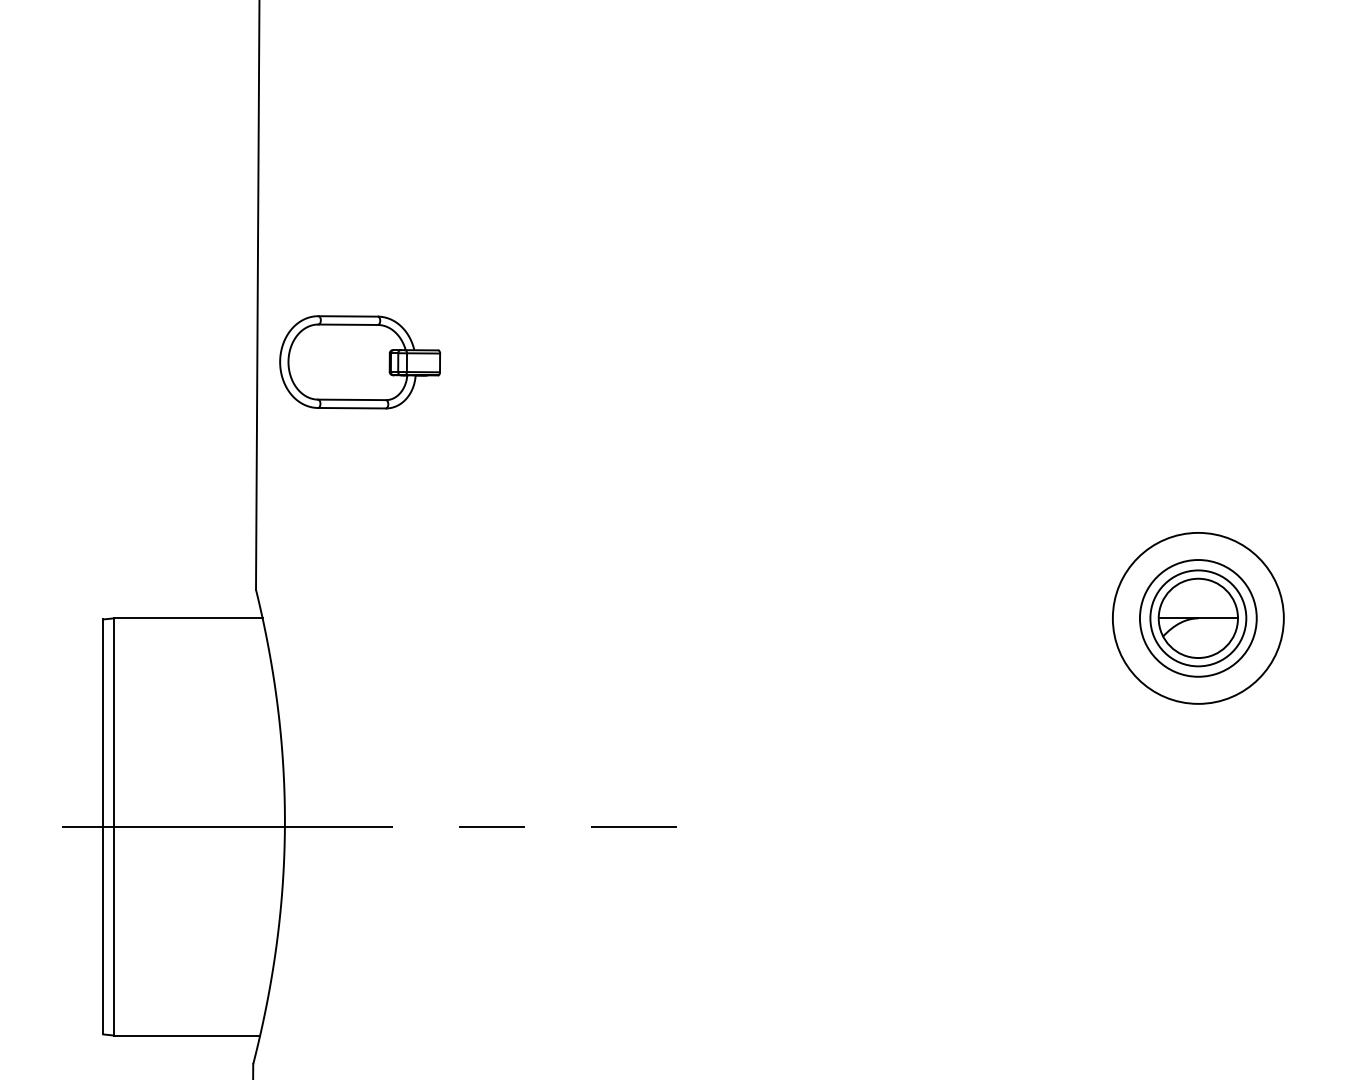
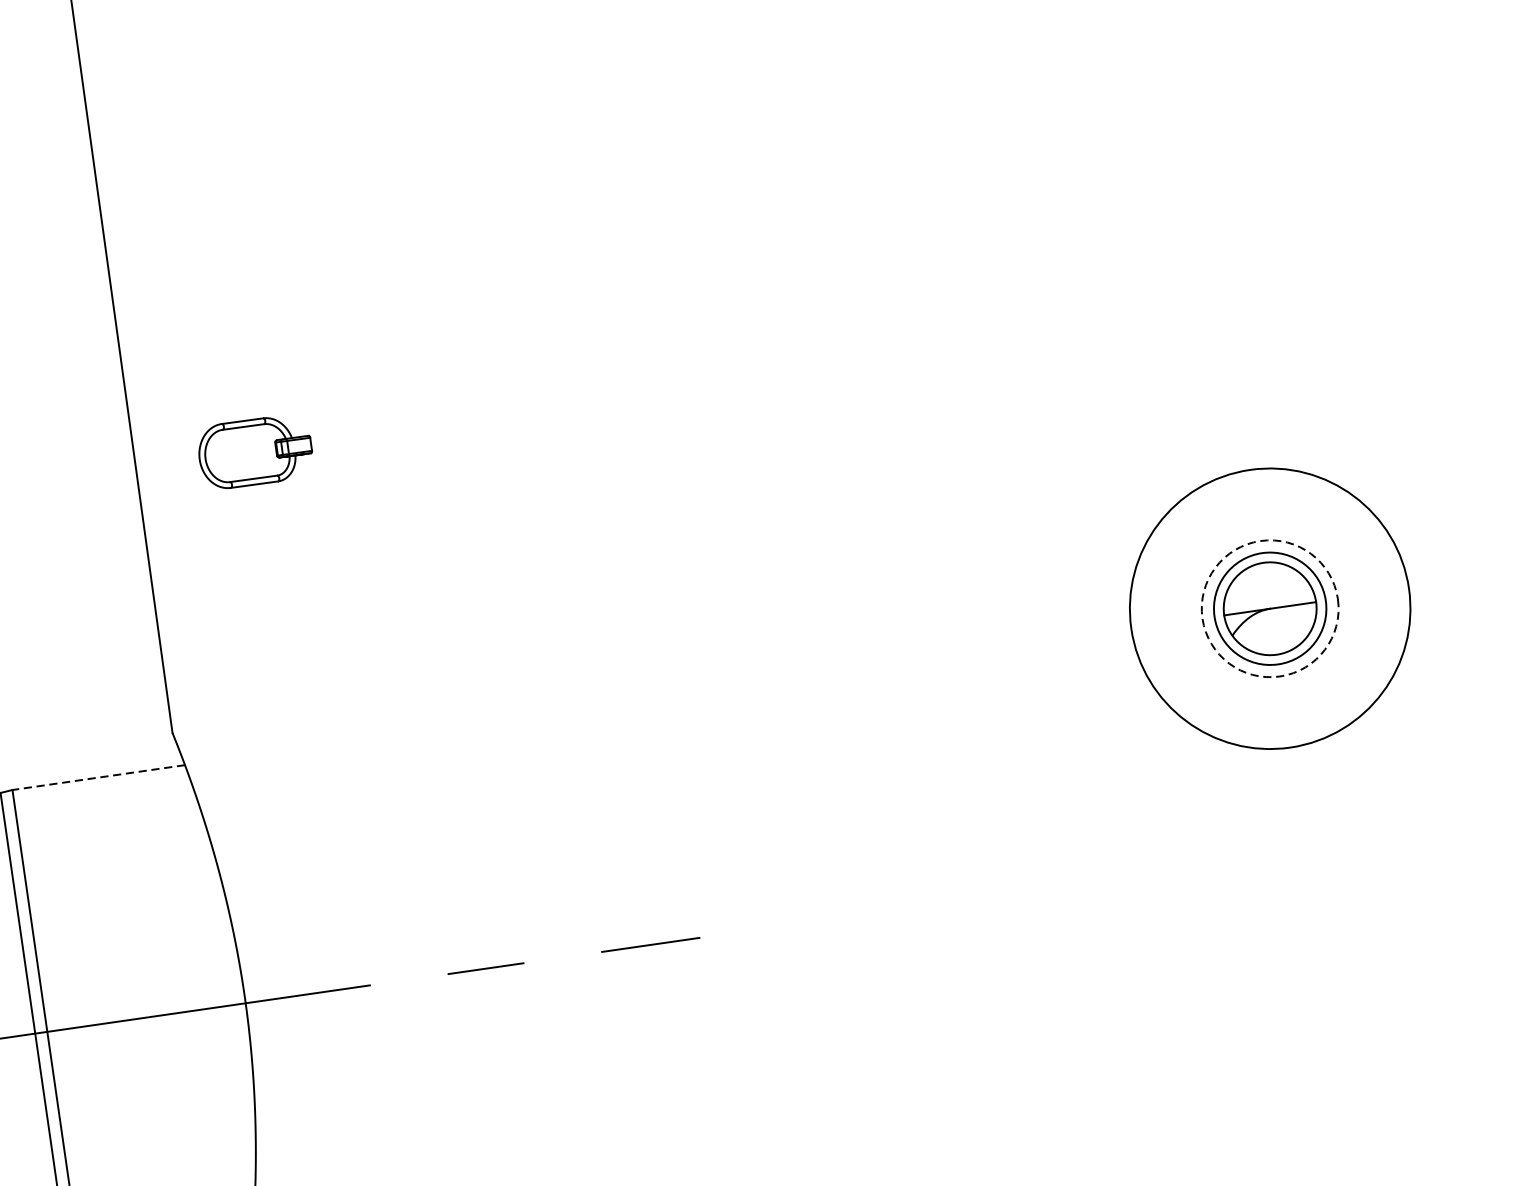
part: (360, 362) -> (255, 452), size x0.6
circle: (1197, 617) -> (1269, 607), size x1.4
line: (187, 618) -> (97, 777), solid -> dashed
circle: (1197, 618) -> (1269, 609), solid -> dashed

